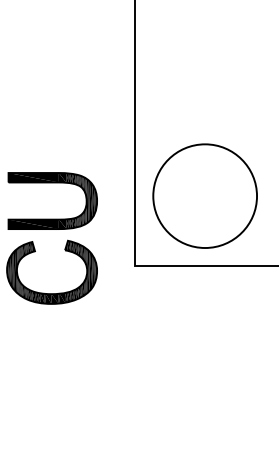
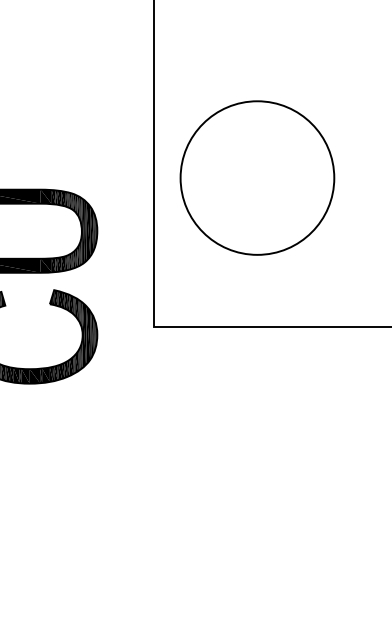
part: (204, 195) -> (256, 177), moved

